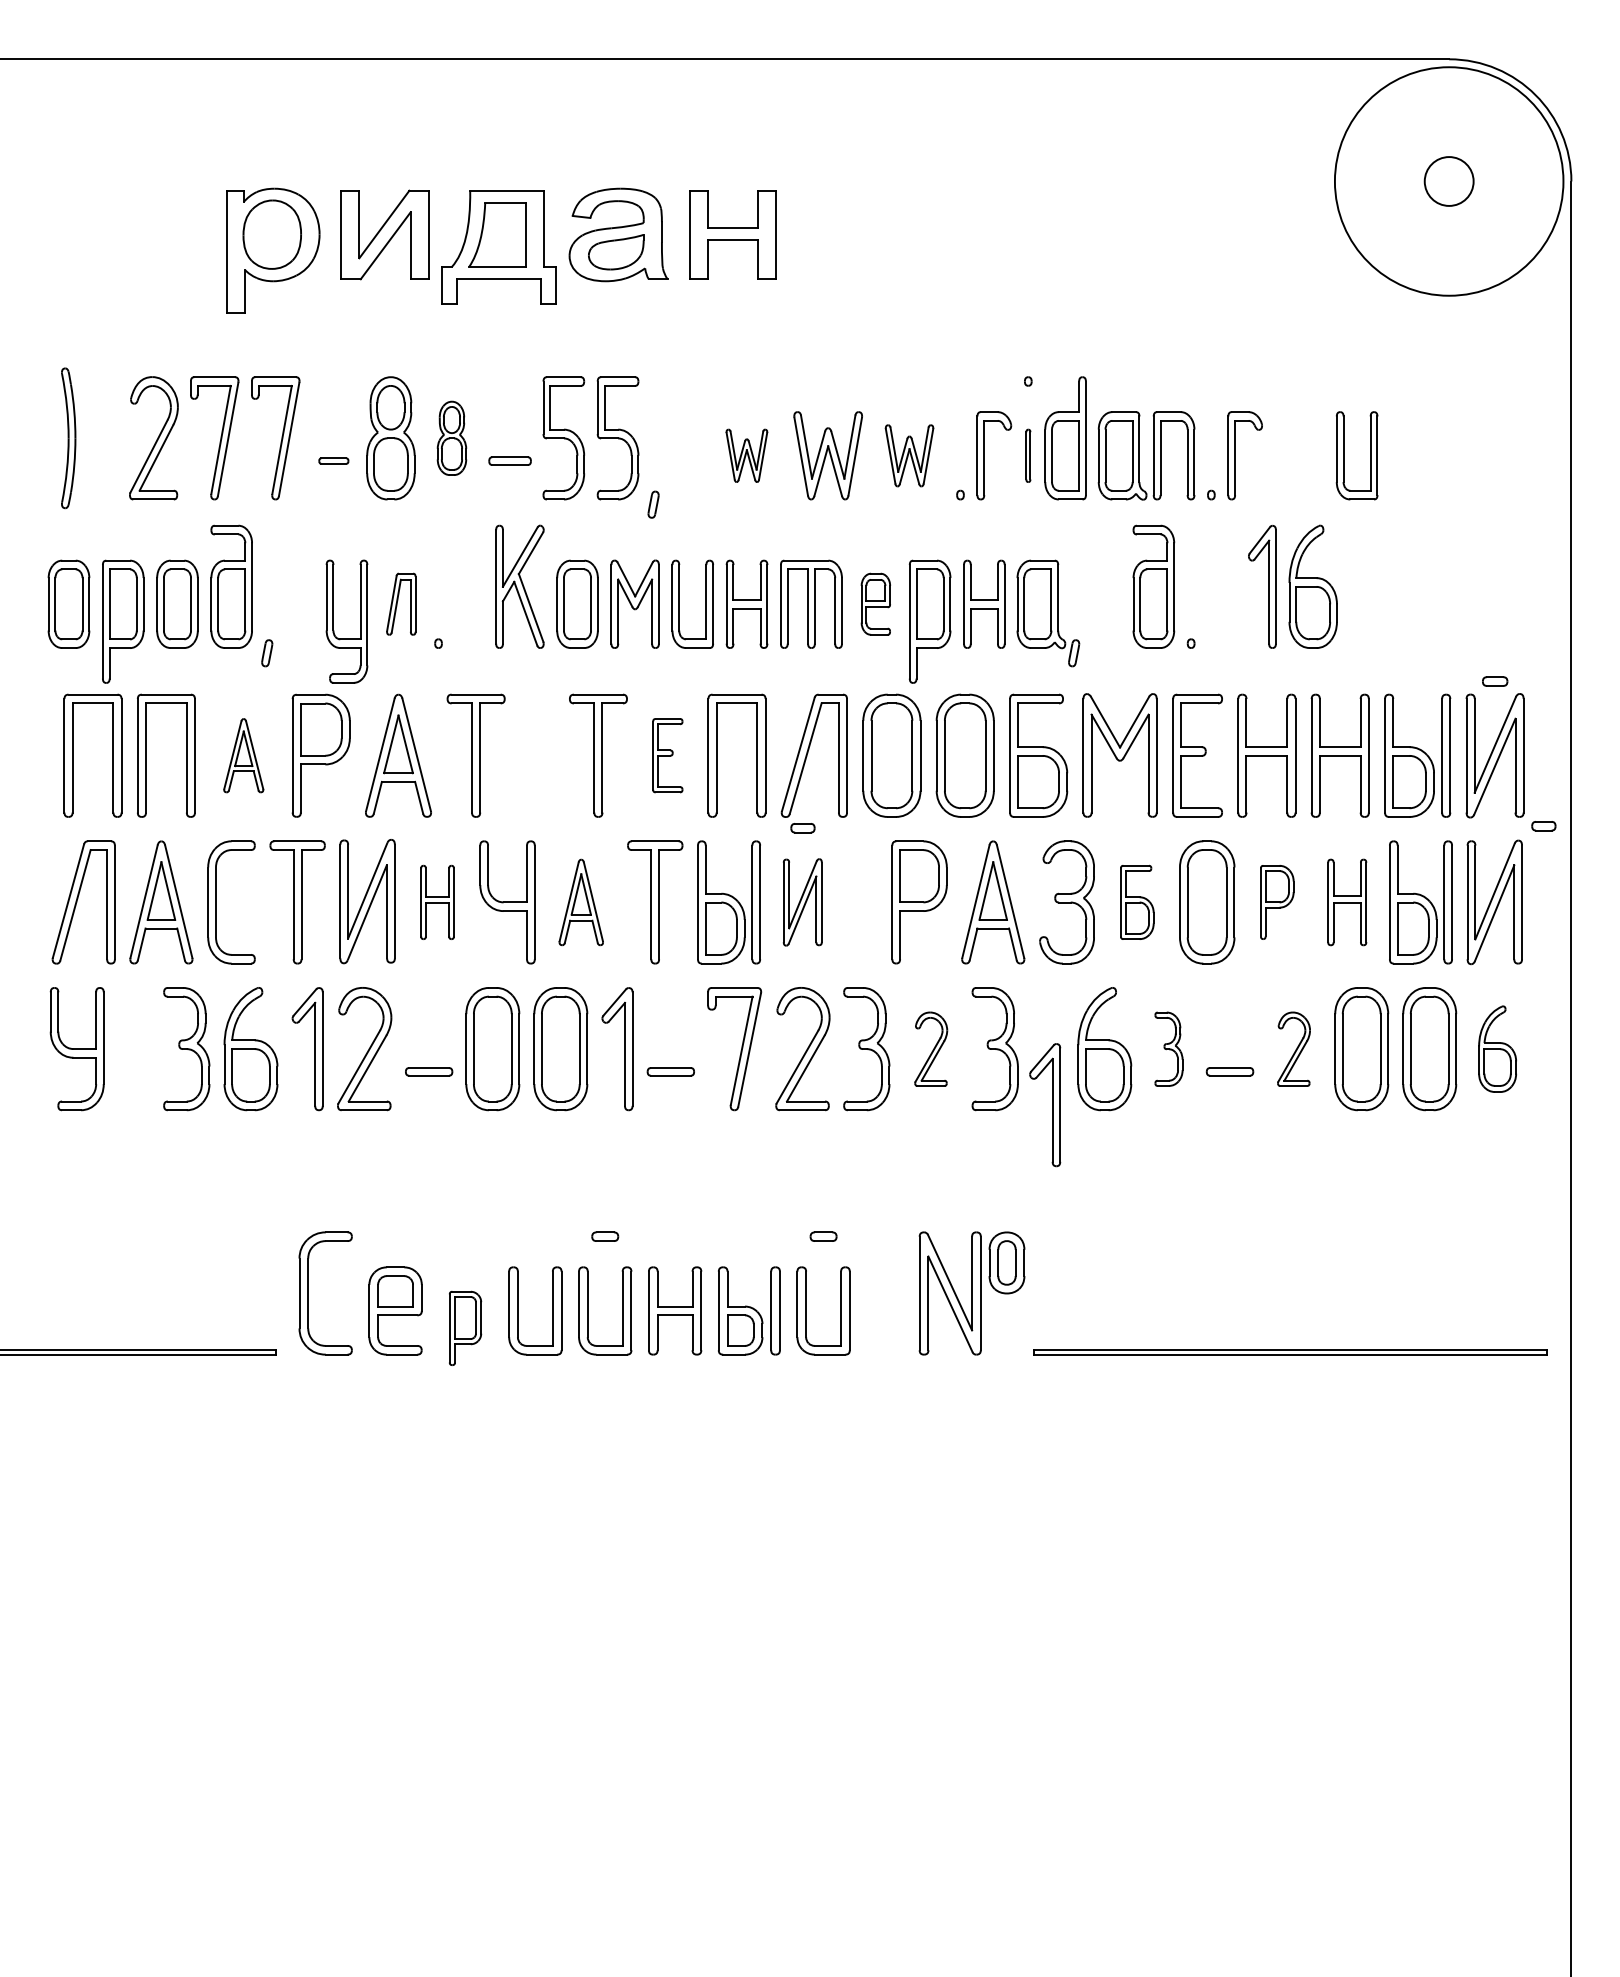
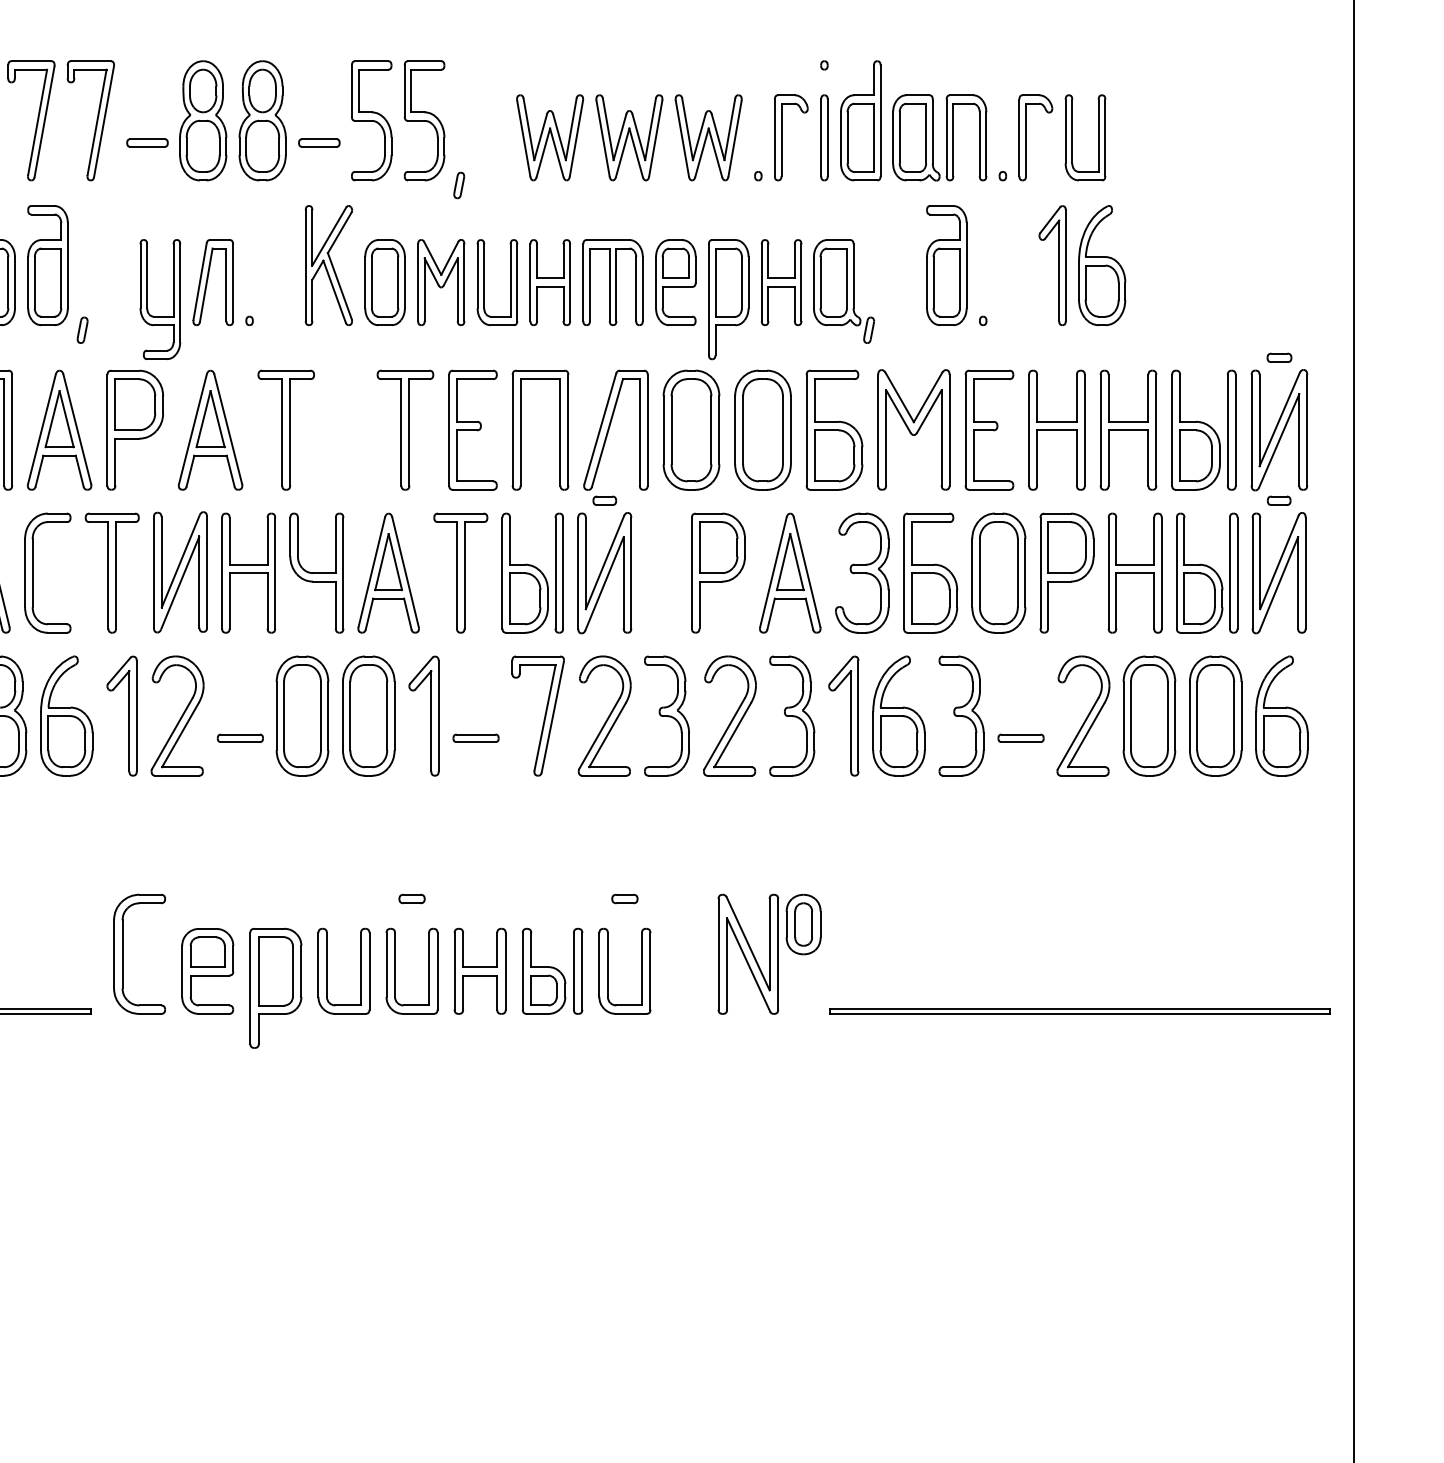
part: (451, 438) -> (262, 120), size x1.67
part: (746, 455) -> (549, 137), size x1.67
part: (909, 455) -> (708, 137), size x1.43
part: (1028, 455) -> (824, 137), size x1.67
part: (1344, 455) -> (1073, 137), moved
part: (333, 460) -> (147, 142), size x1.43
part: (401, 603) -> (213, 281), size x1.43
part: (875, 603) -> (675, 281), size x1.43
part: (243, 755) -> (59, 429), size x1.67
part: (667, 755) -> (472, 429), size x1.67
part: (1543, 826) -> (1278, 501), moved
part: (437, 902) -> (248, 573), size x1.67
part: (581, 902) -> (388, 573), size x1.43
part: (802, 902) -> (604, 573), size x1.43
part: (1137, 902) -> (930, 573), size x1.67
part: (1277, 902) -> (1067, 573), size x1.67
part: (1347, 902) -> (1135, 573), size x1.43
part: (930, 1049) -> (729, 716), size x1.67
part: (1168, 1049) -> (961, 716), size x1.67
part: (1293, 1049) -> (1082, 716), size x1.67
part: (1497, 1049) -> (1281, 716), size x1.43
part: (1052, 1105) -> (850, 716), moved
part: (465, 1328) -> (275, 988), size x1.67

